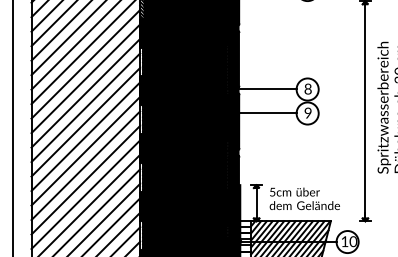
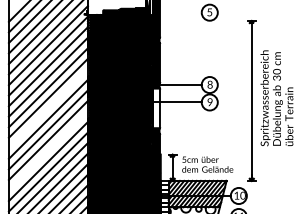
line: (84, 121) -> (47, 108), removed
fill: (233, 121) -> (155, 108), removed
line: (84, 179) -> (47, 150), removed

